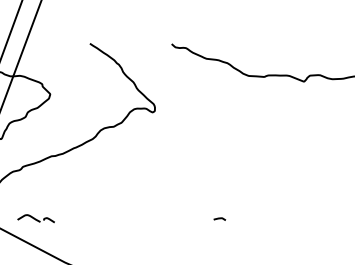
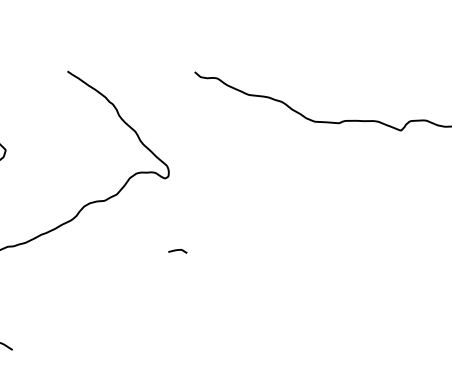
curve: (219, 218) -> (177, 250), moved

